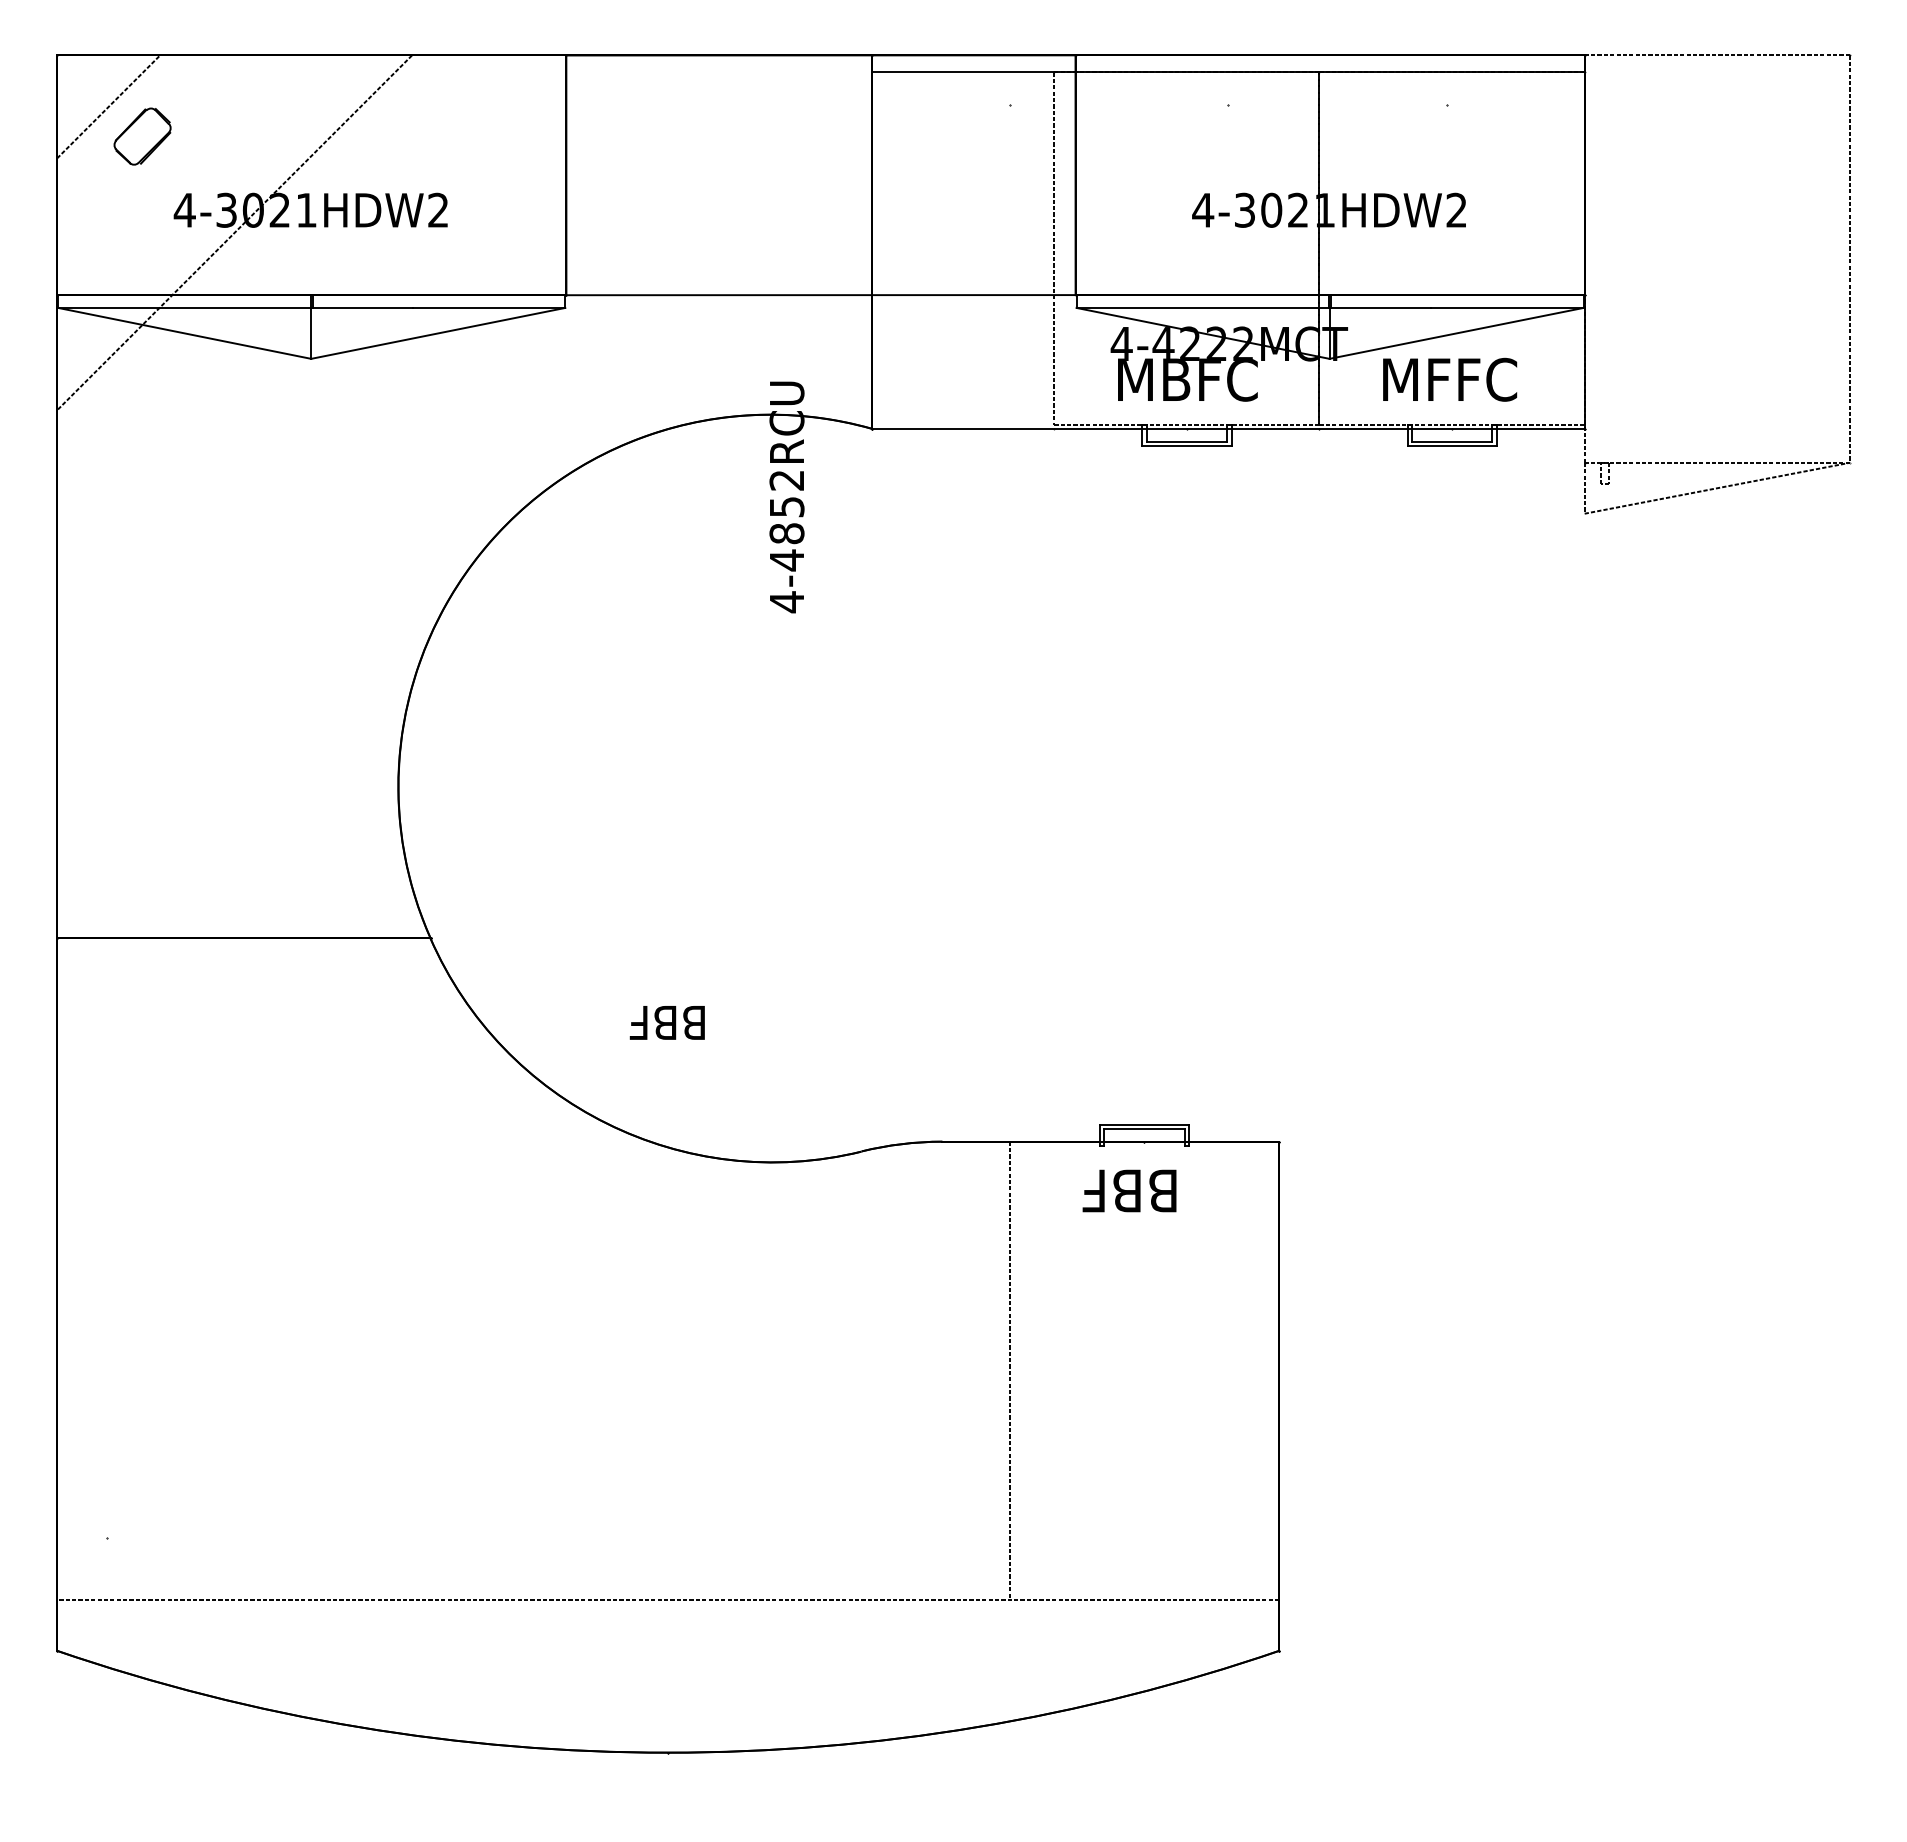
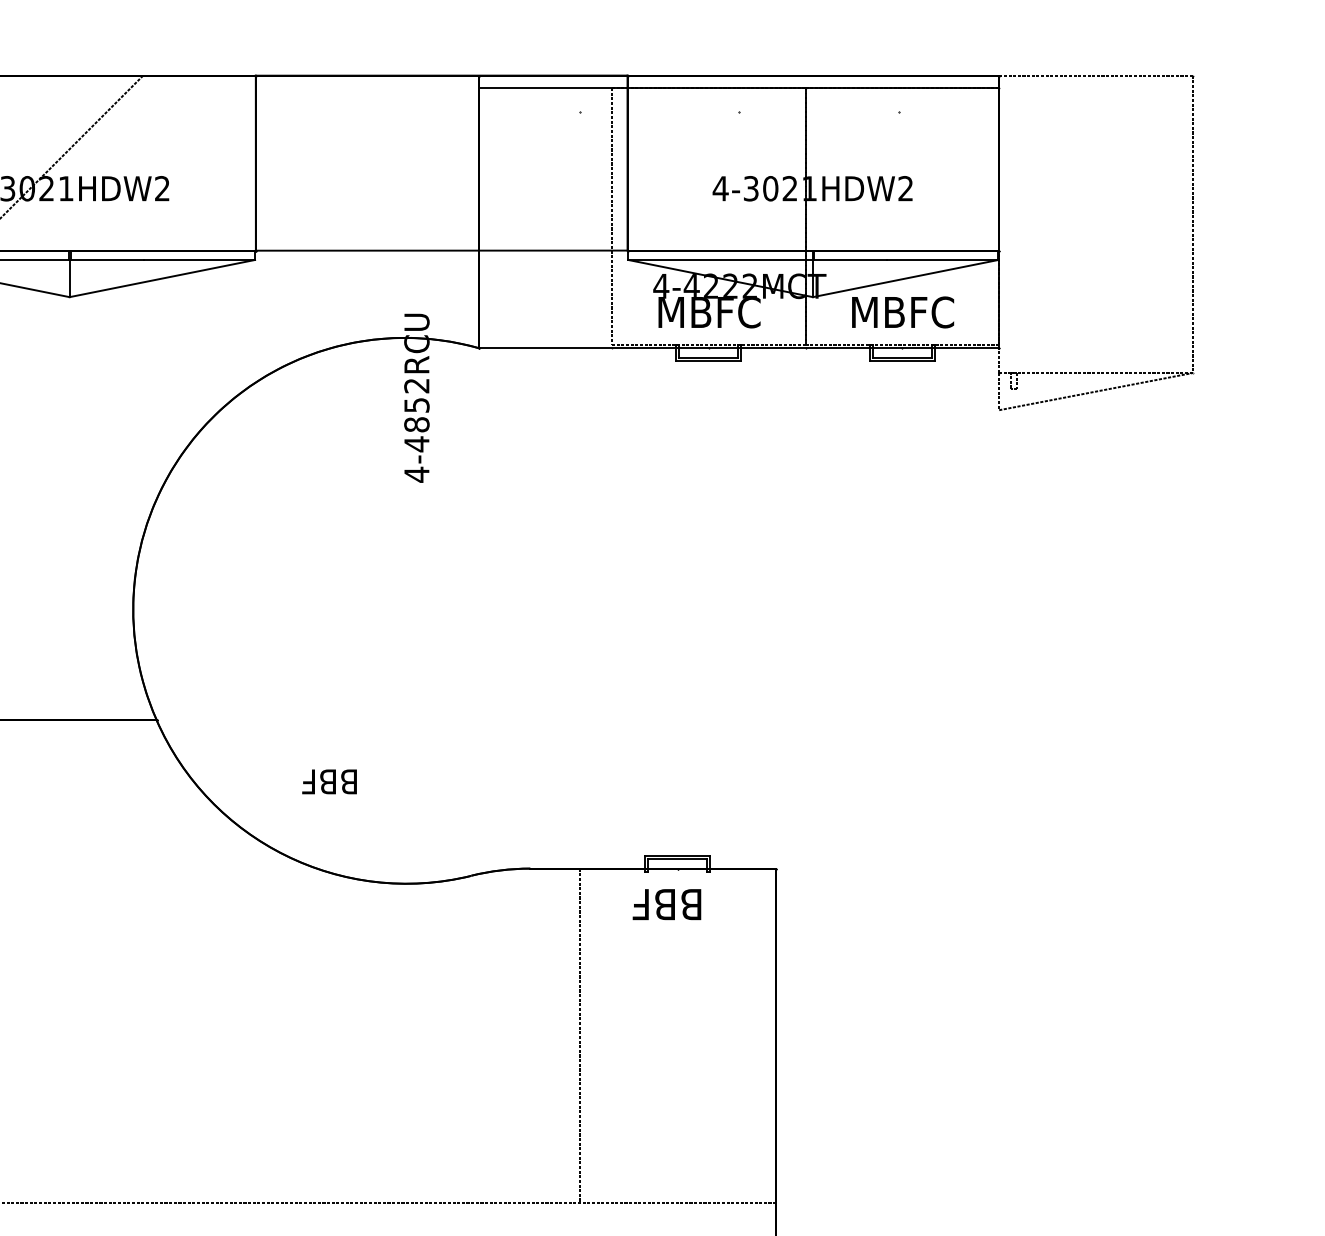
text: (1477, 379) -> (920, 312), MFFC -> MBFC

